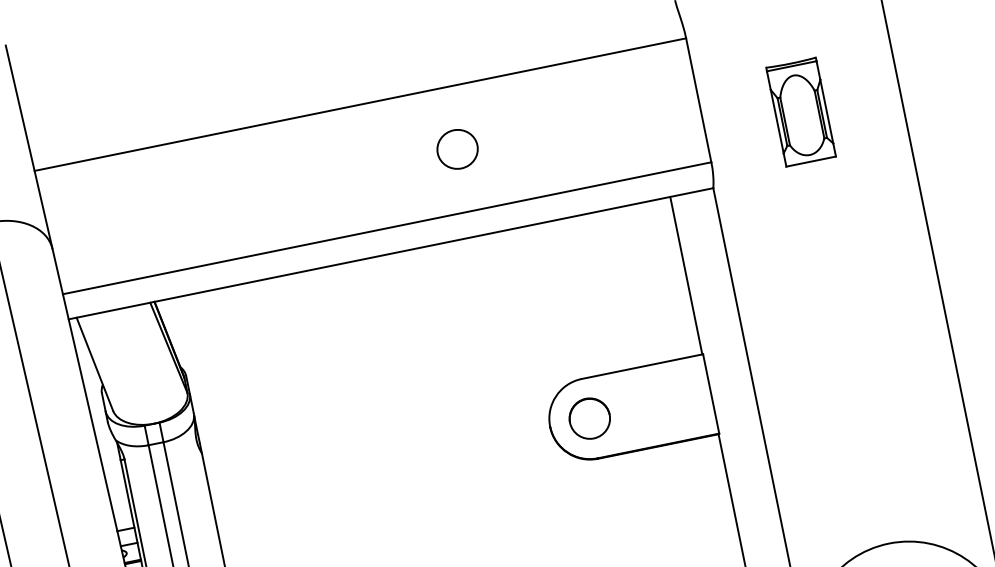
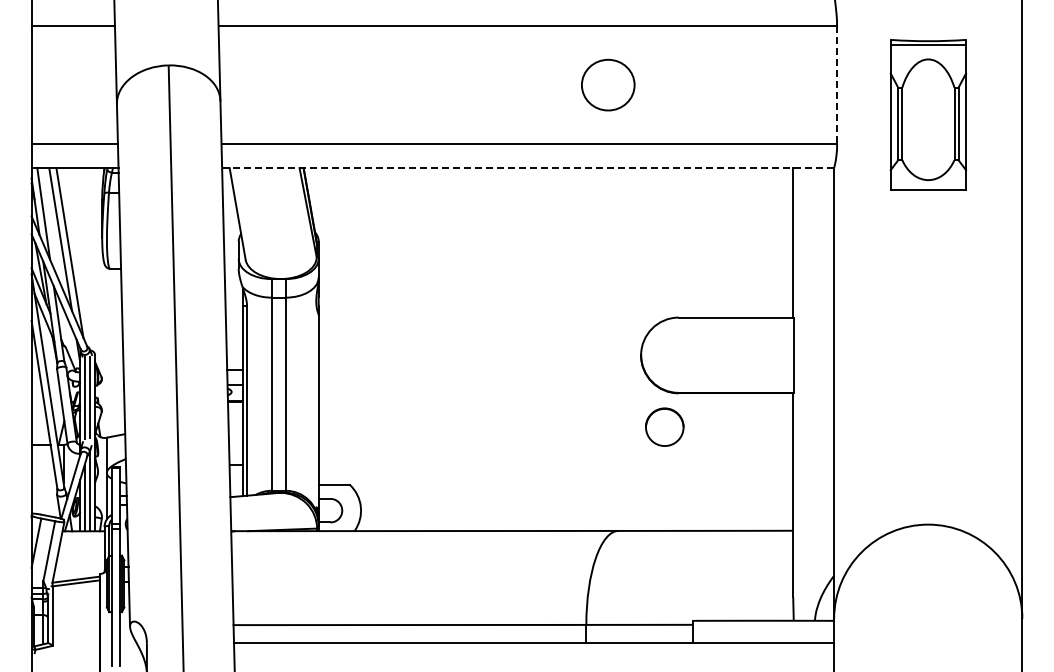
line: (699, 100) -> (837, 85), solid -> dashed
part: (800, 111) -> (927, 114), size x1.6
part: (456, 149) -> (607, 85), size x1.4
line: (391, 254) -> (528, 168), solid -> dashed
part: (589, 417) -> (664, 426), moved

